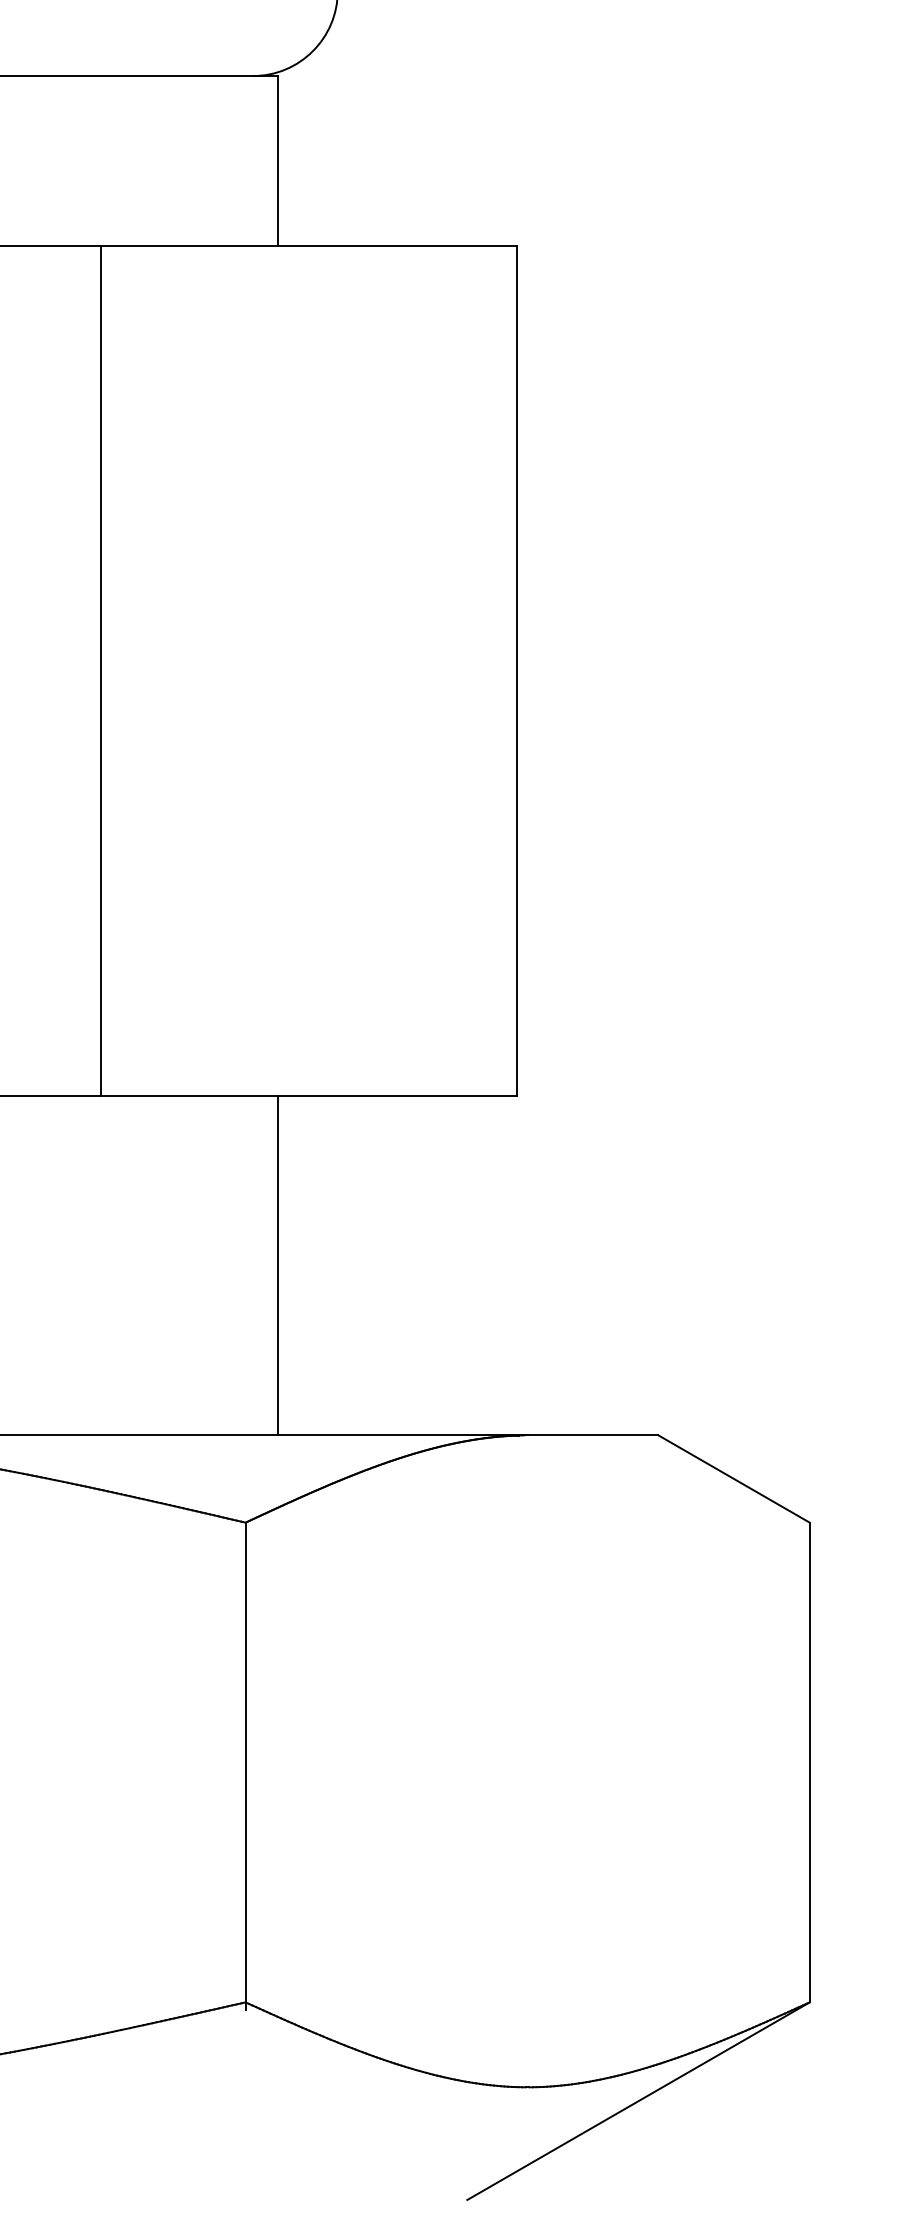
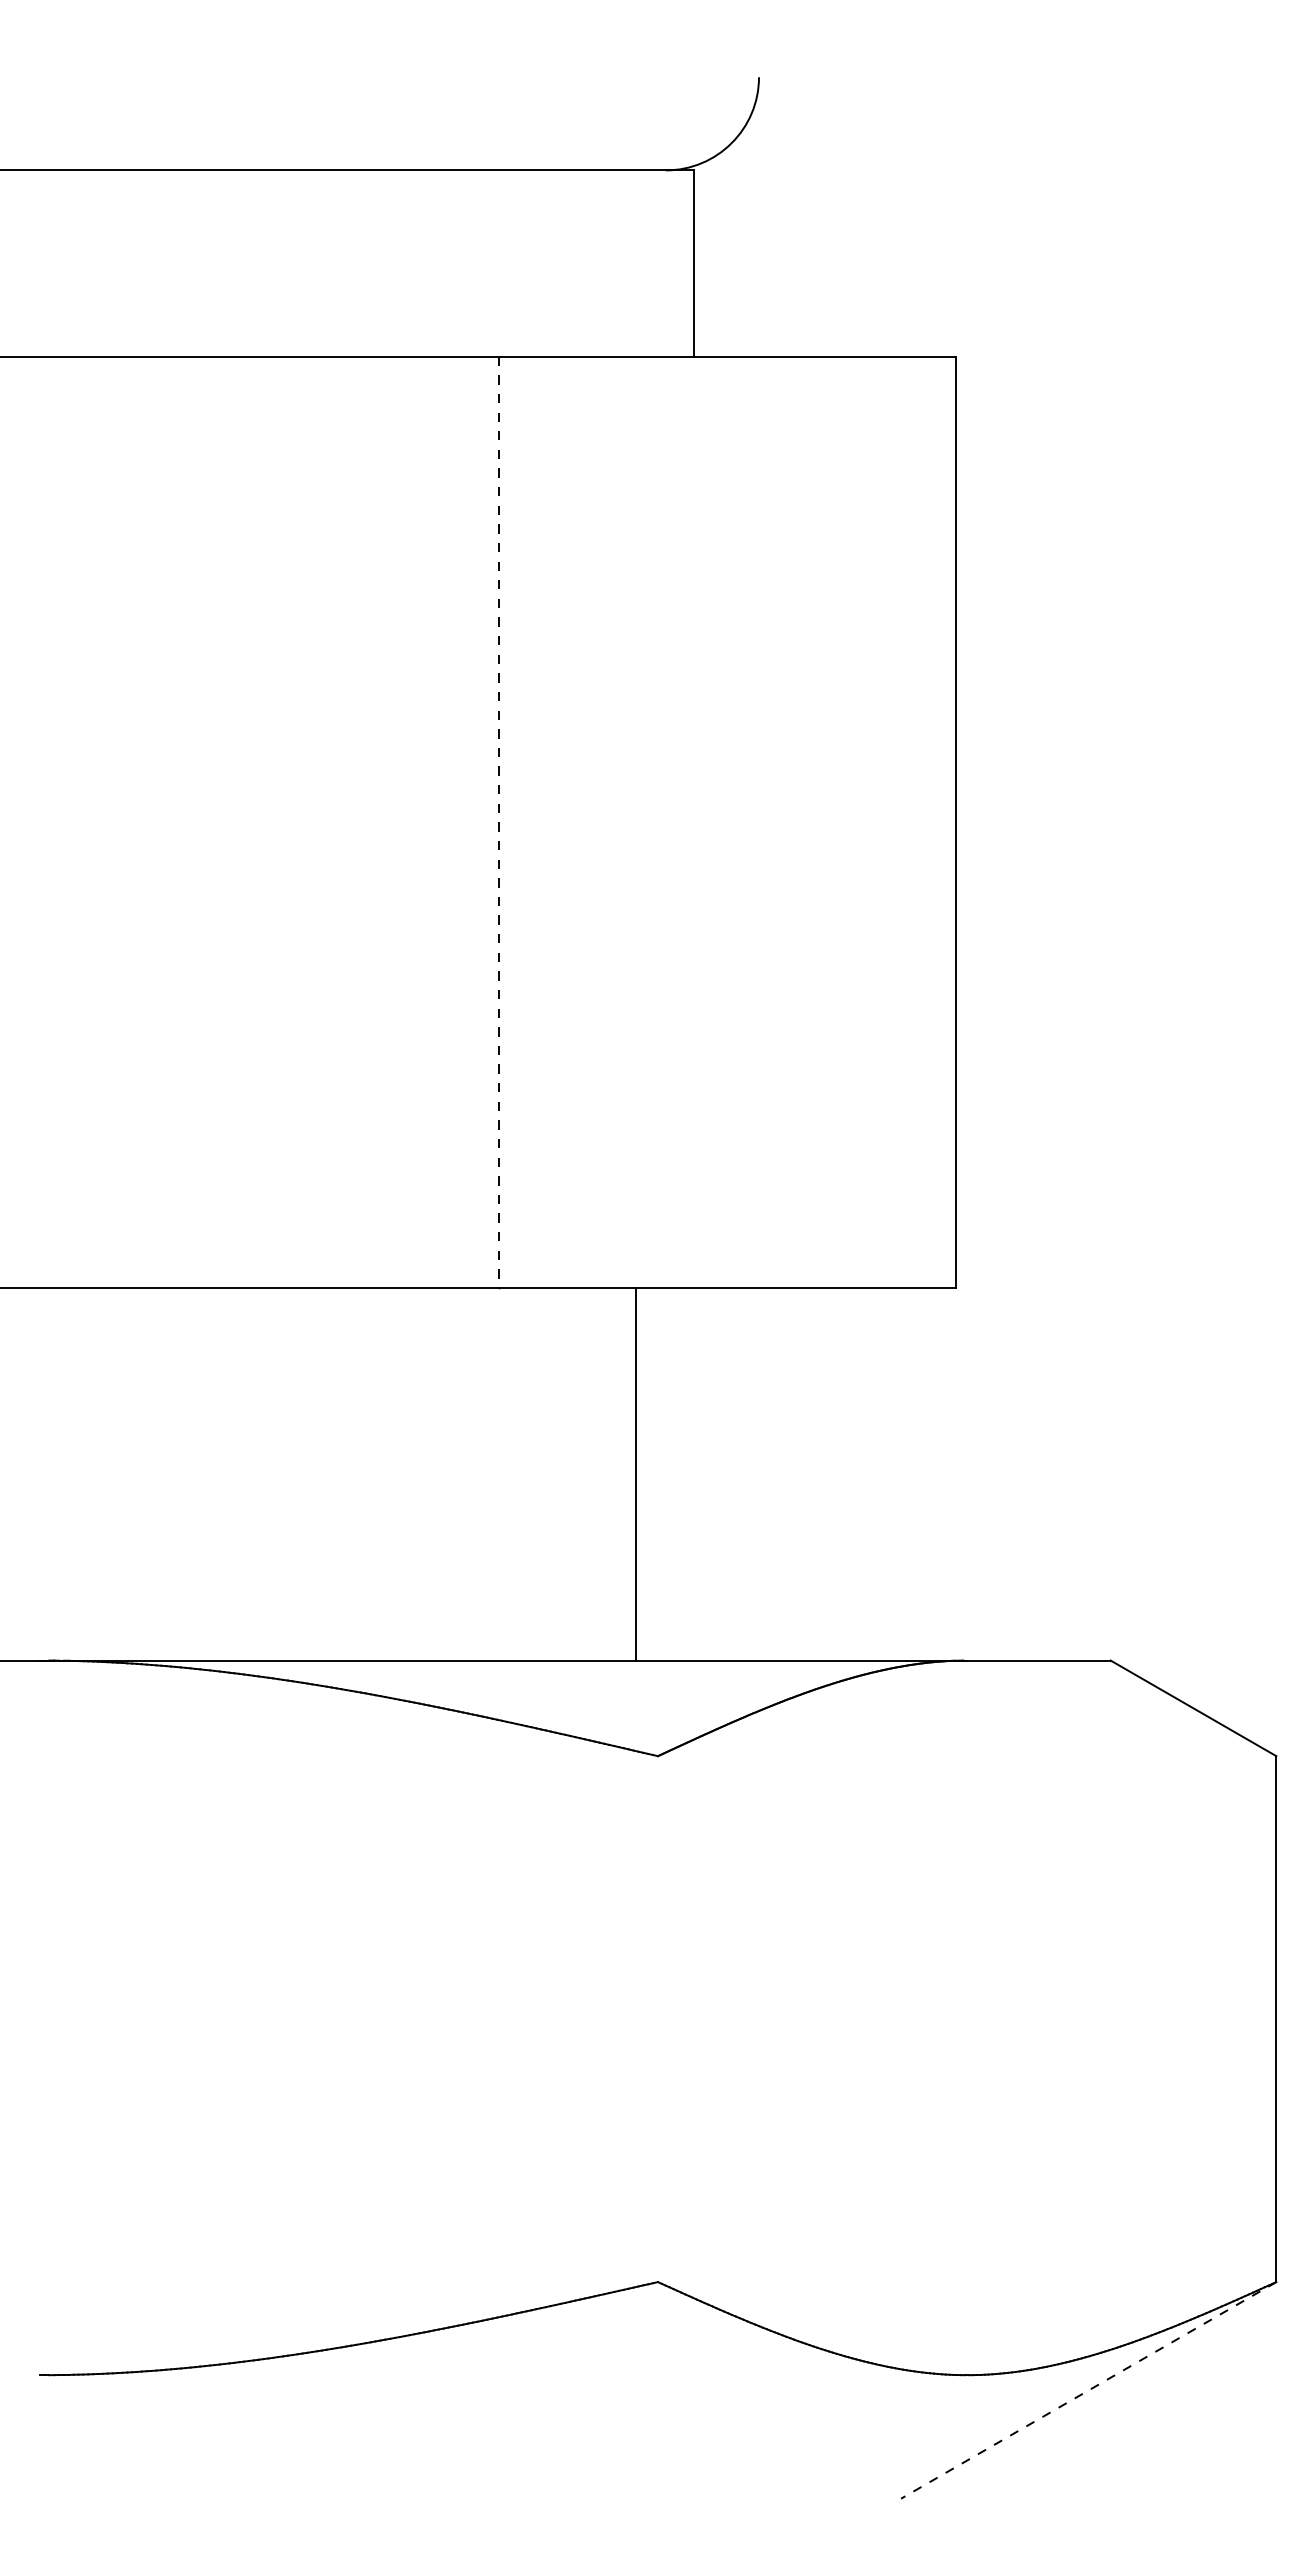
line: (101, 670) -> (499, 822), solid -> dashed
line: (278, 1264) -> (635, 1473), moved
line: (245, 1766) -> (657, 2023), removed
line: (638, 2101) -> (1088, 2390), solid -> dashed

